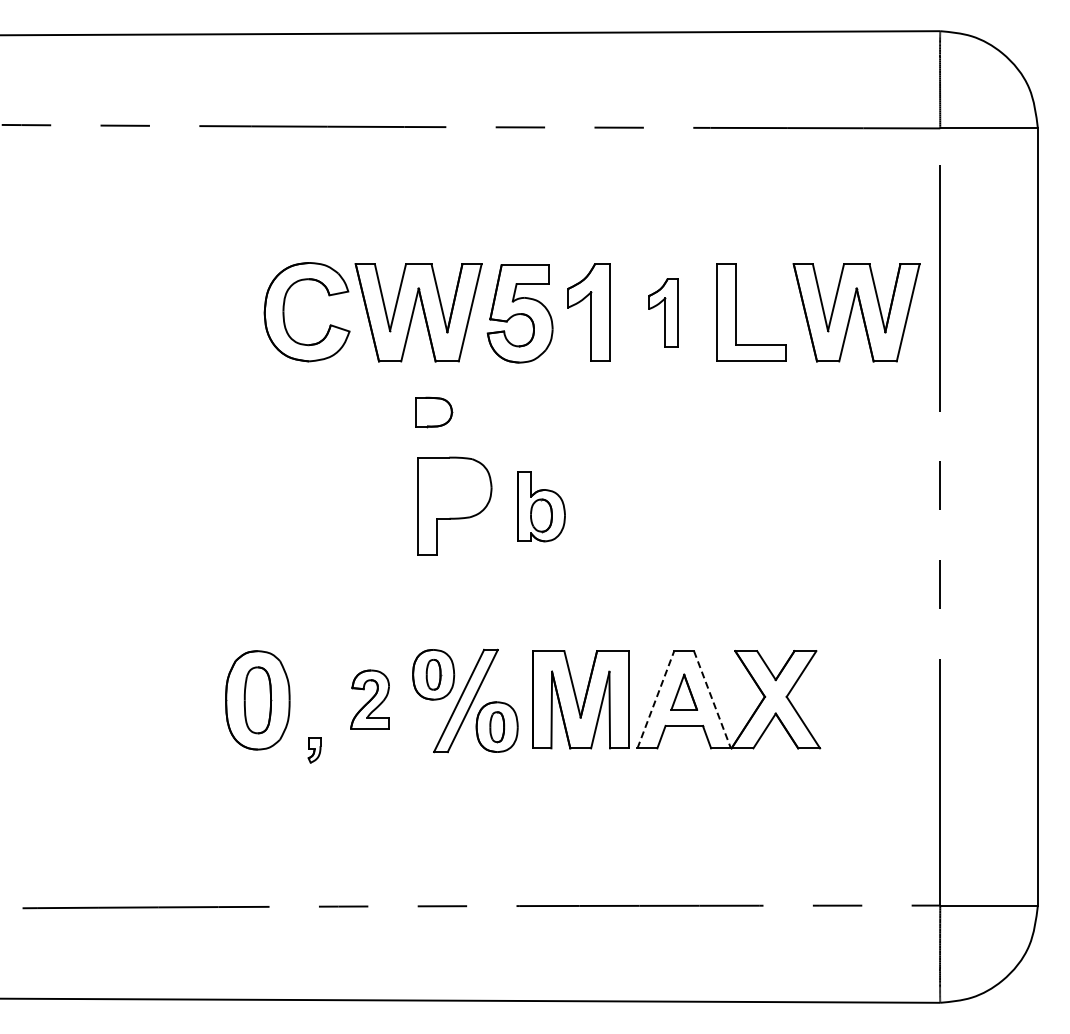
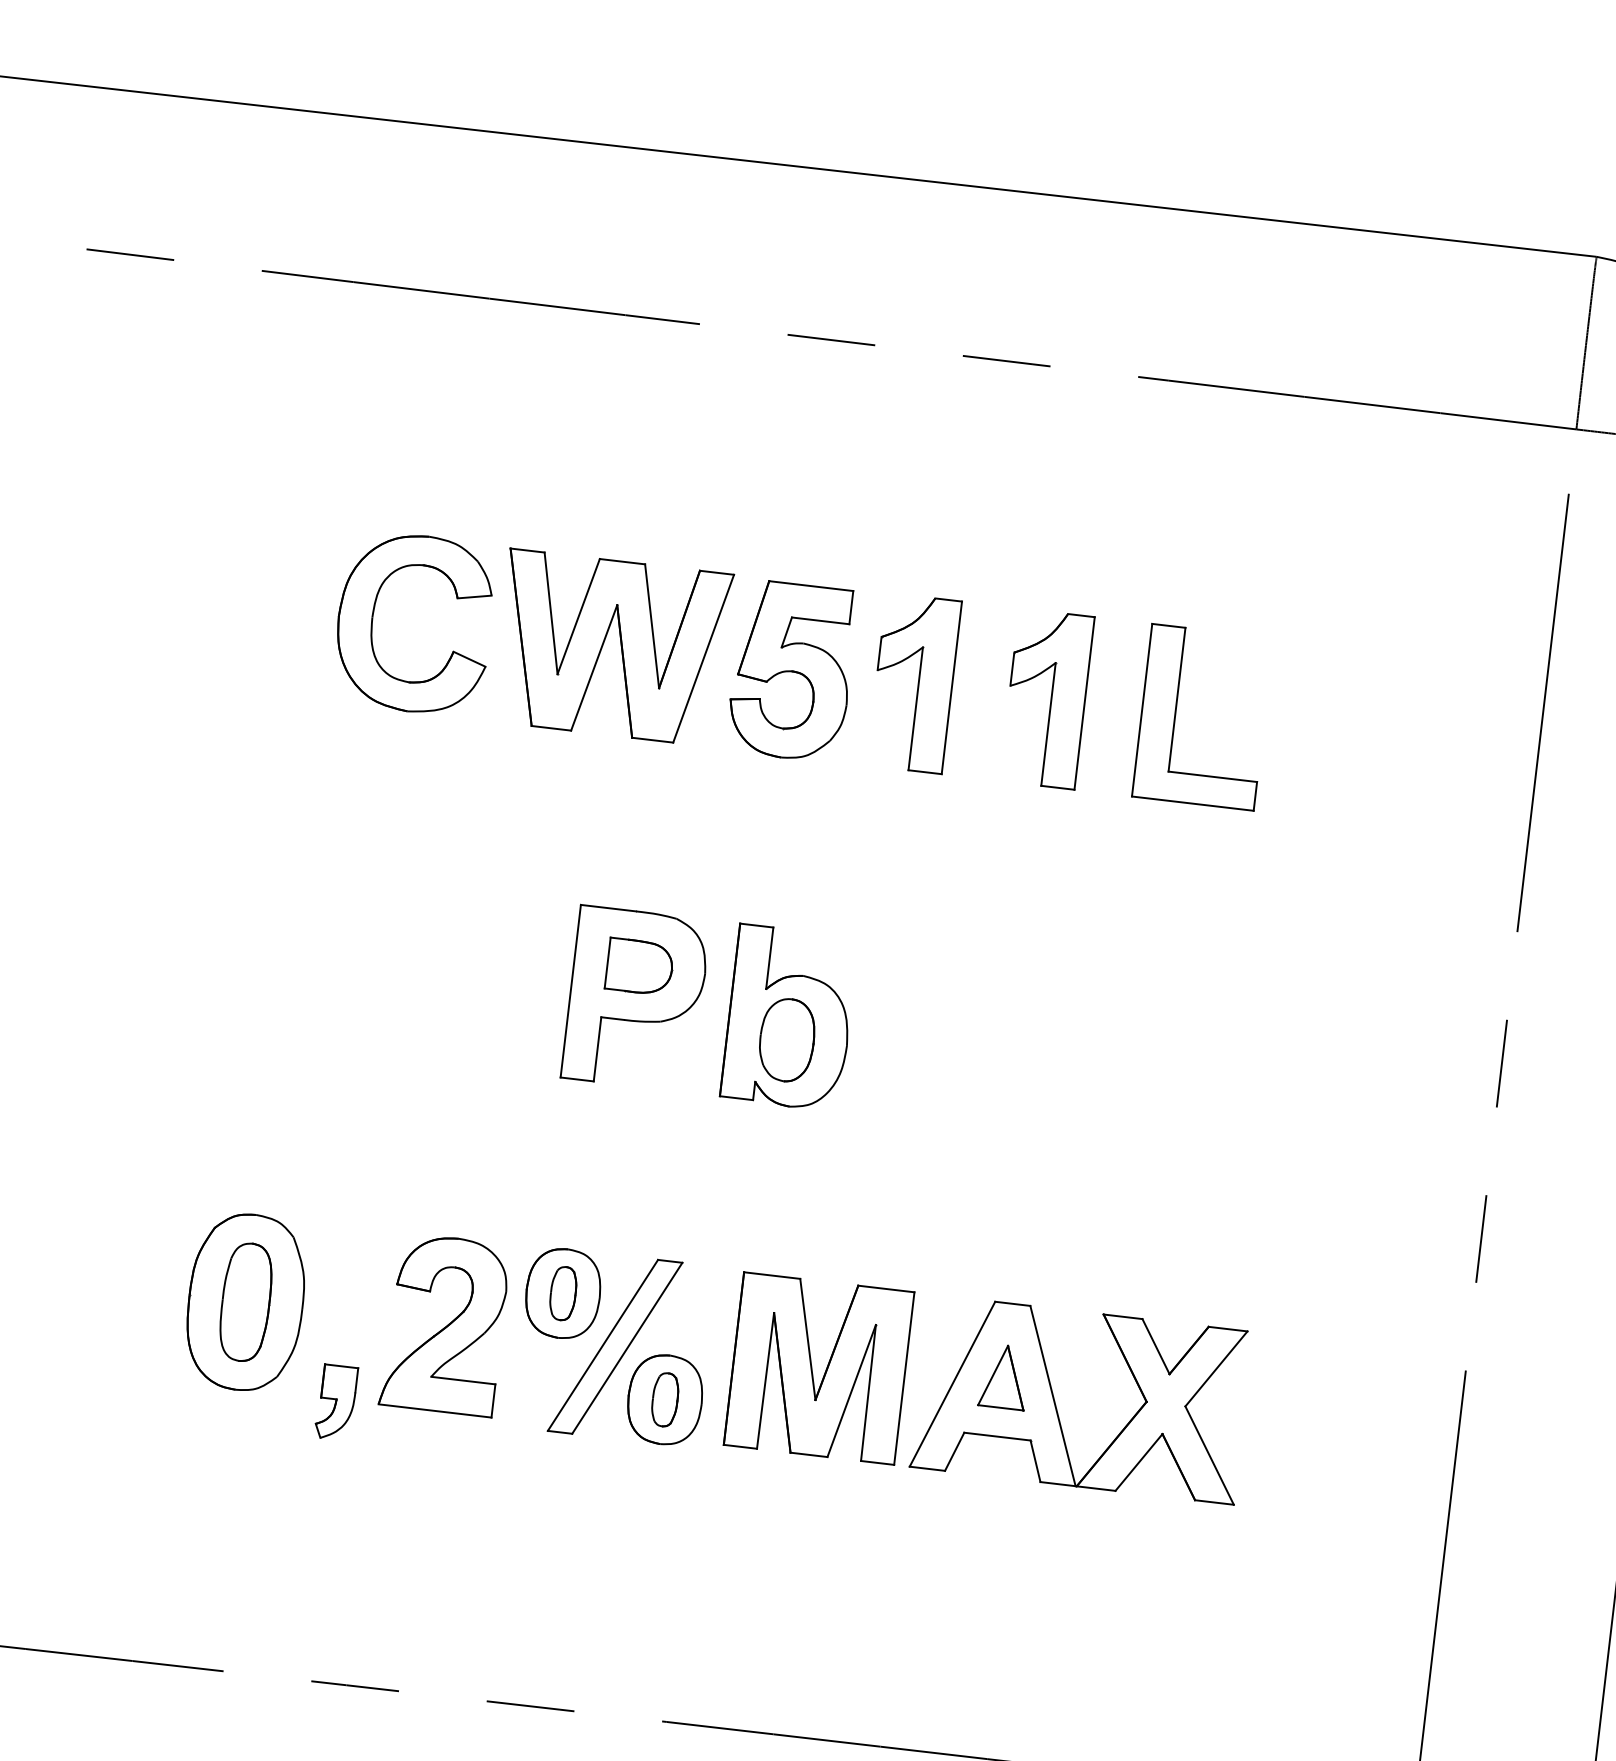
part: (663, 312) -> (1046, 698), size x1.43
part: (856, 312) -> (1389, 738), removed
part: (434, 412) -> (640, 967), moved
part: (541, 506) -> (789, 1017), size x1.43
part: (369, 699) -> (444, 1324), size x1.67
line: (655, 699) -> (951, 1383), dashed -> solid
line: (712, 700) -> (1052, 1397), dashed -> solid
part: (314, 750) -> (335, 1403), size x1.67

